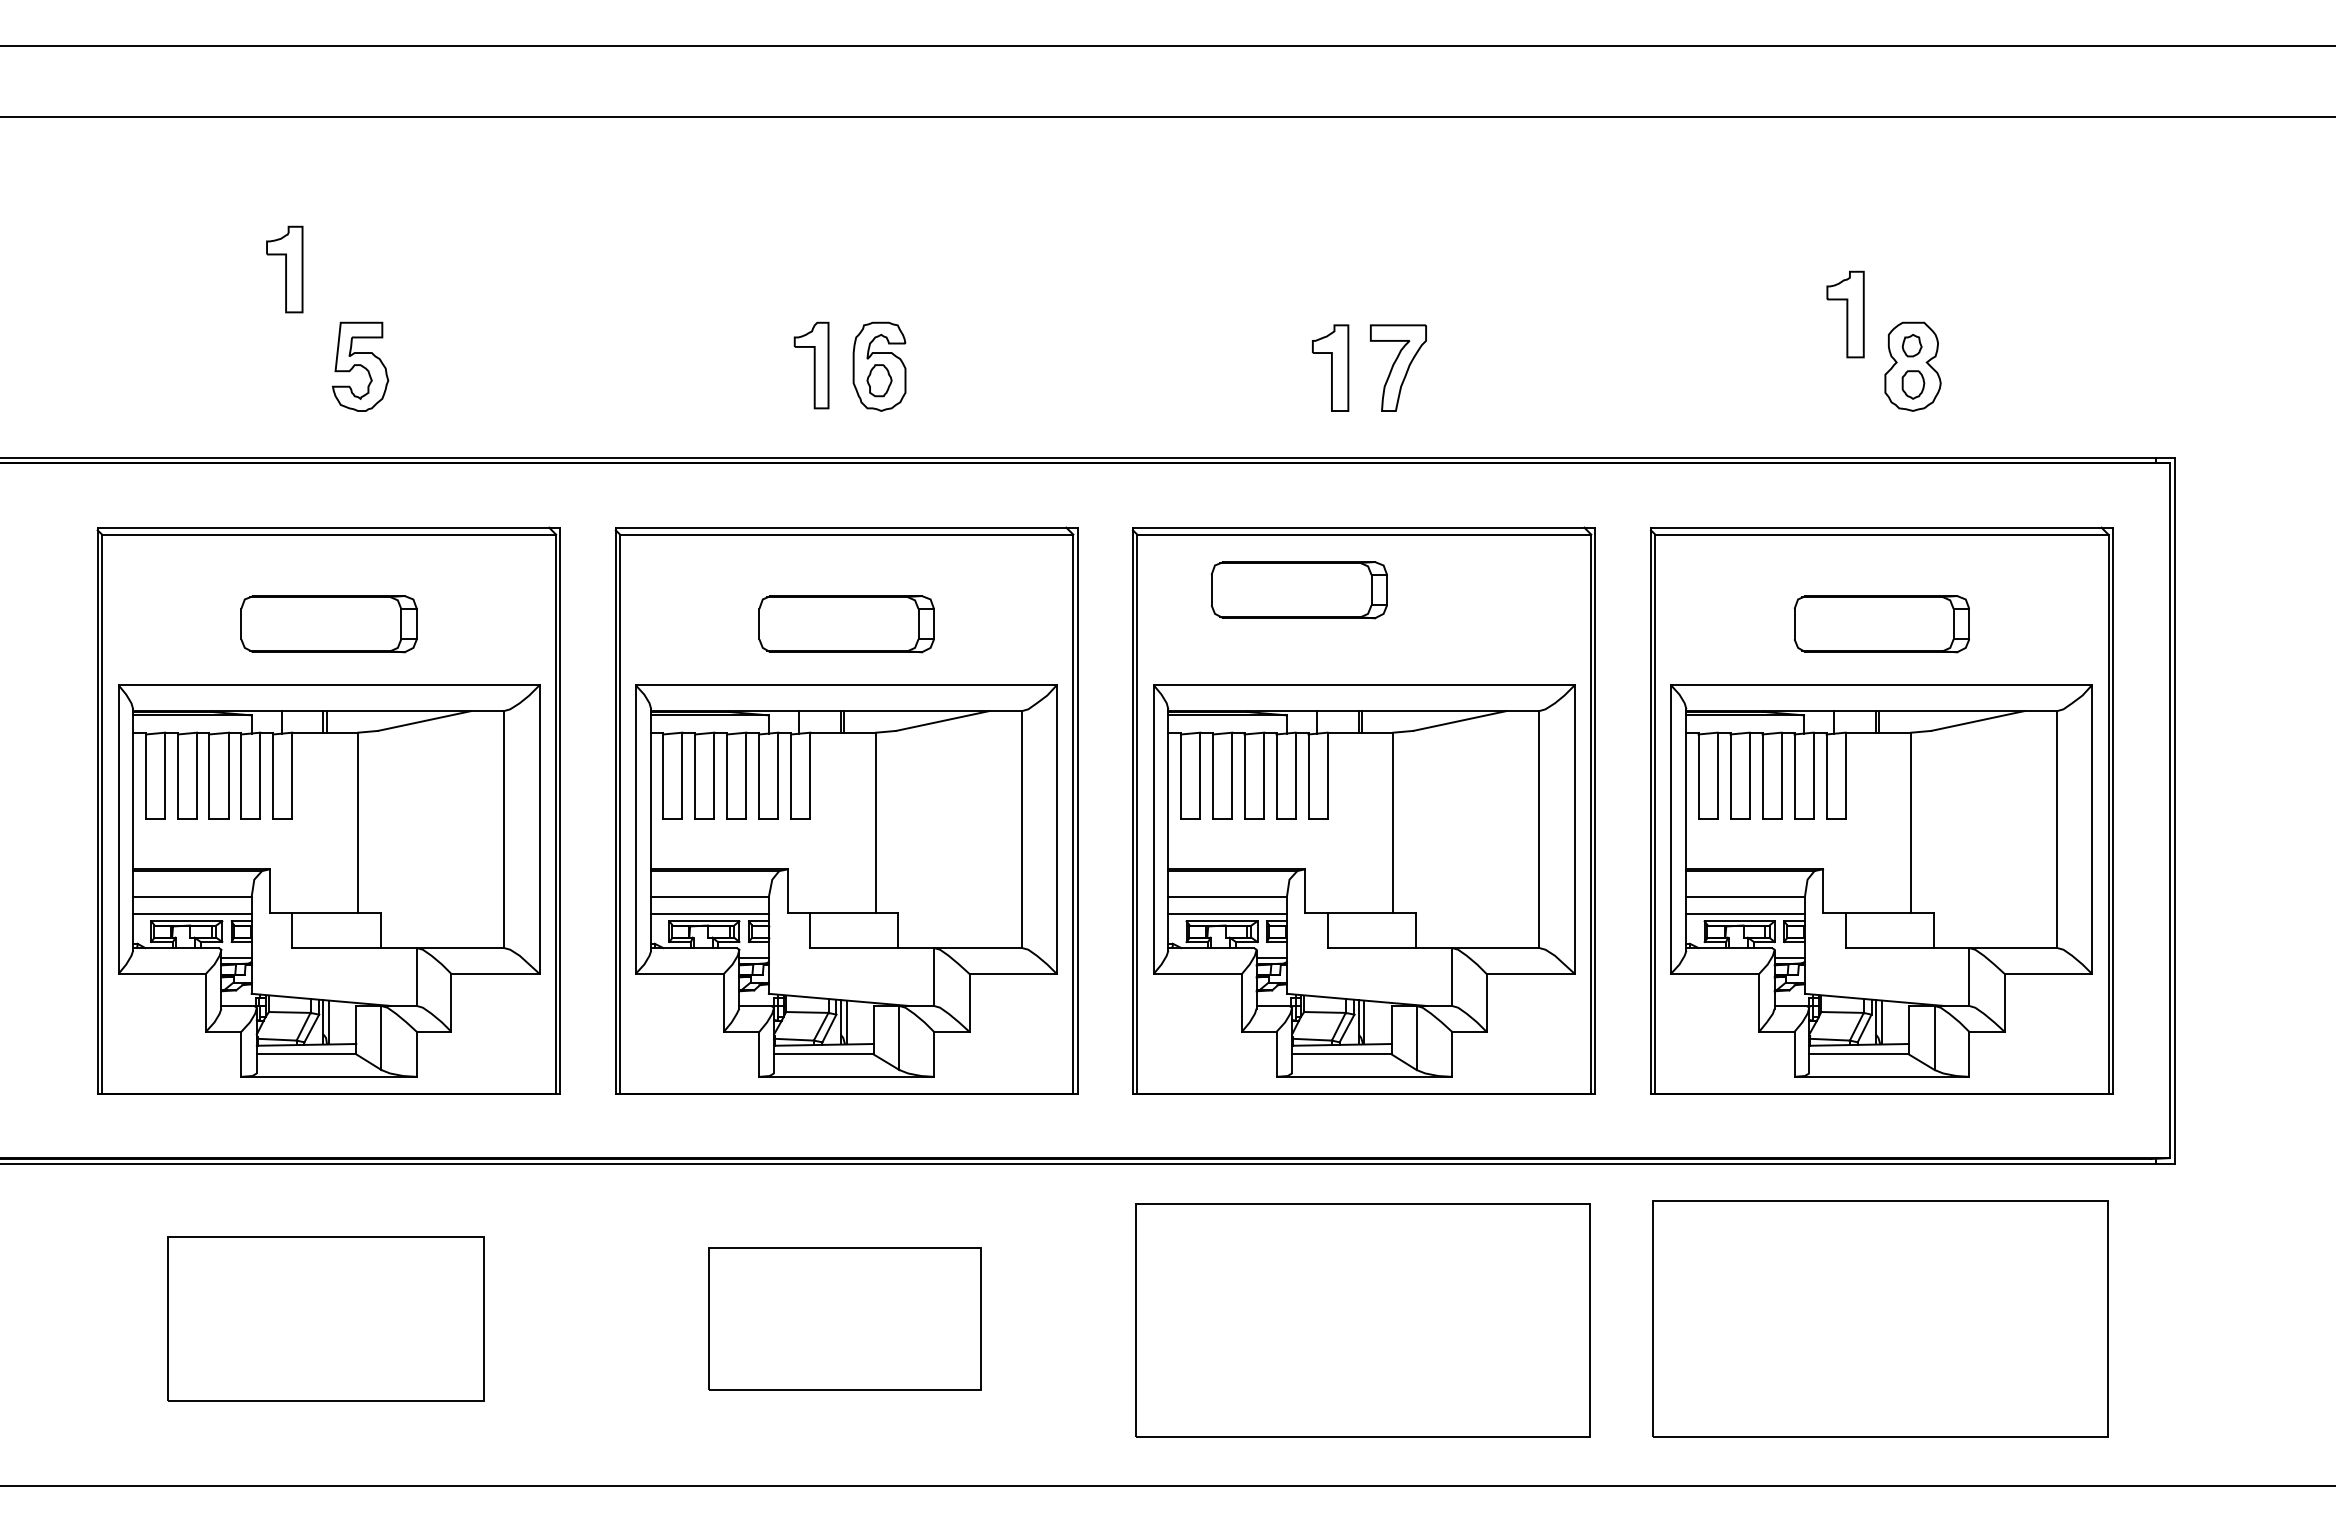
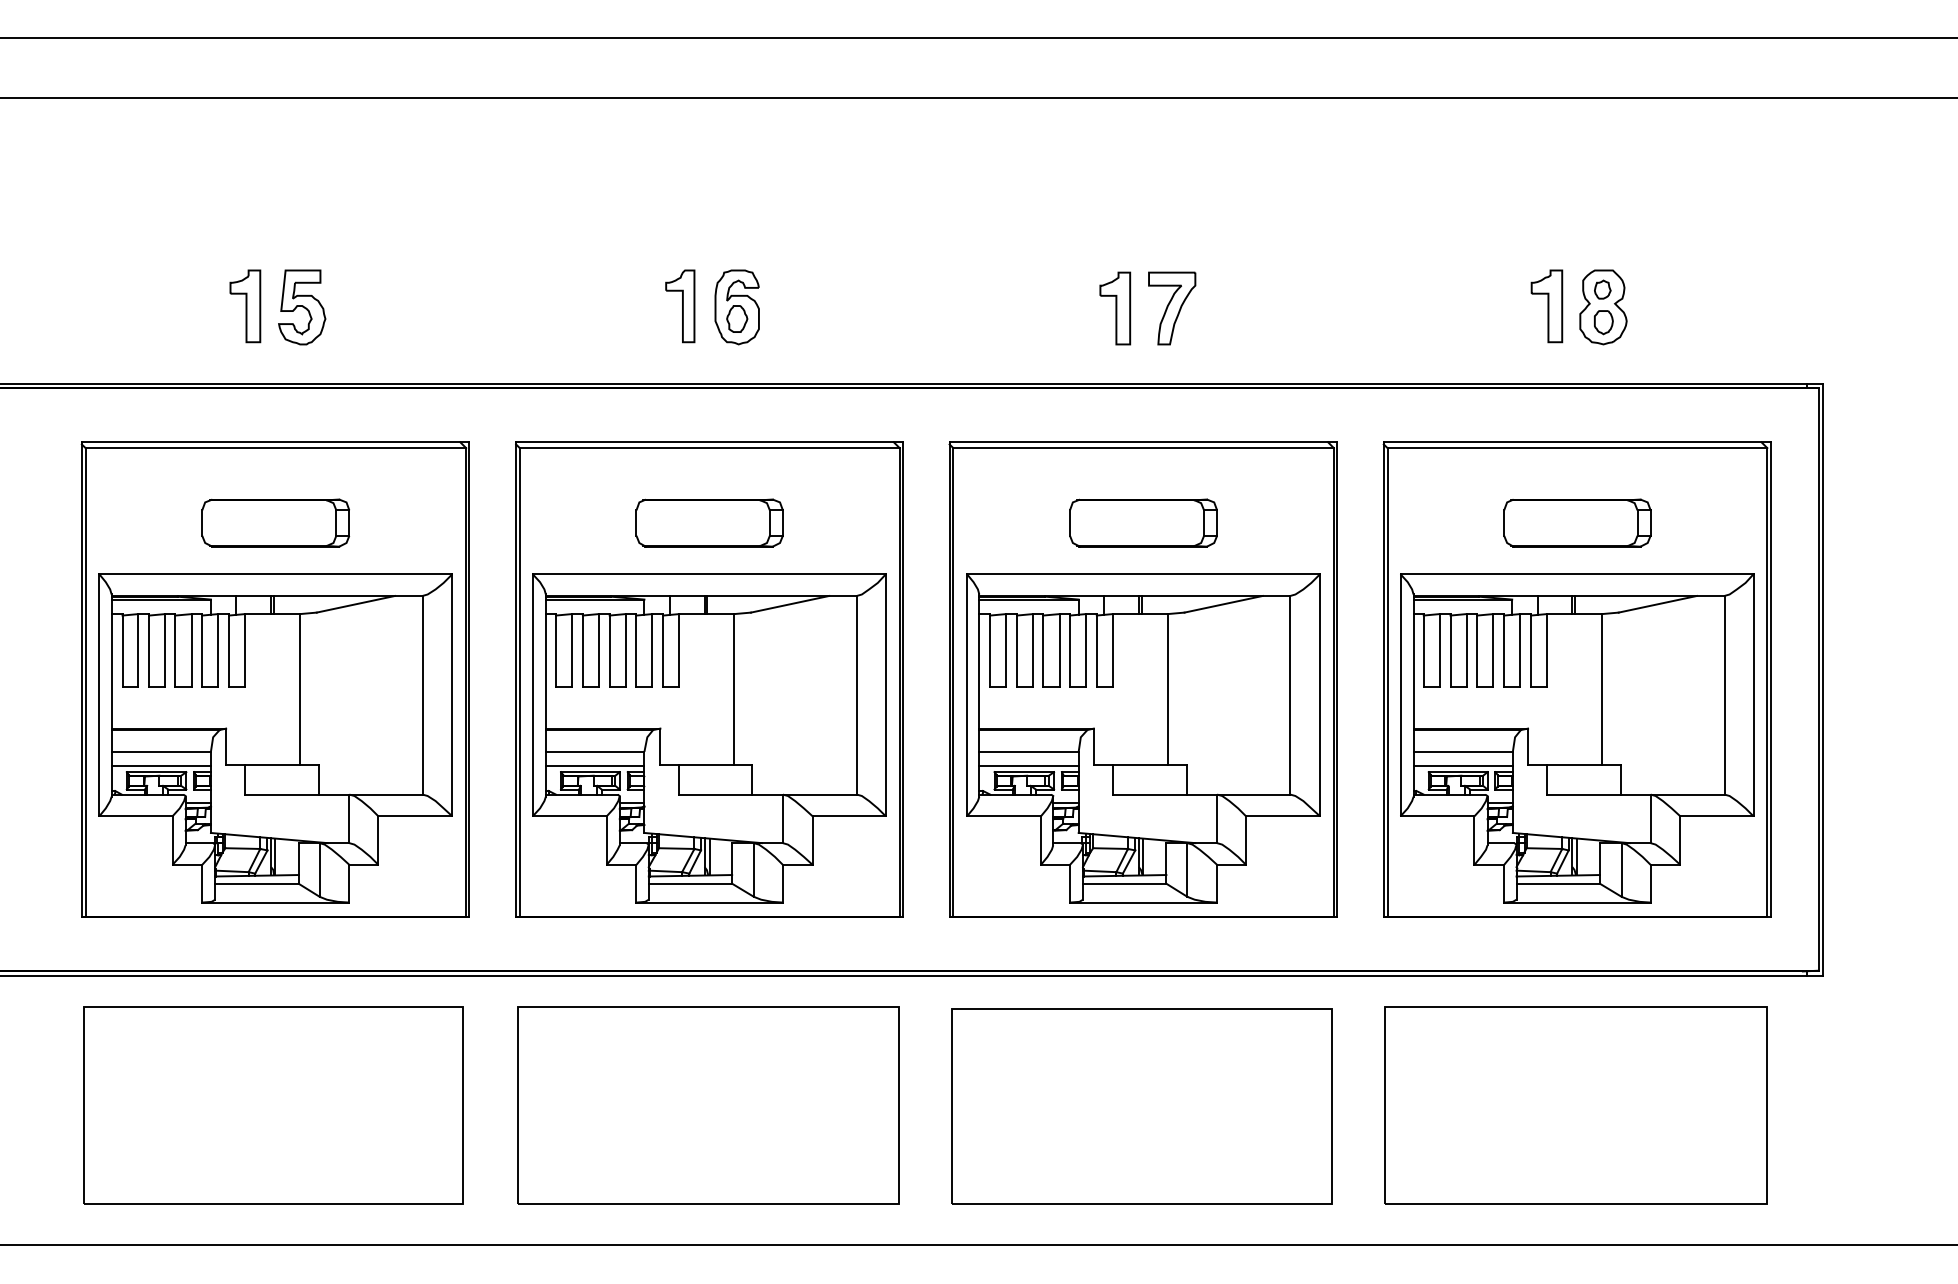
part: (284, 269) -> (245, 306), moved
part: (1845, 314) -> (1546, 306), moved
part: (1298, 590) -> (1142, 523), moved
part: (325, 1318) -> (272, 1105), size x1.43
part: (844, 1318) -> (707, 1105), size x1.67

